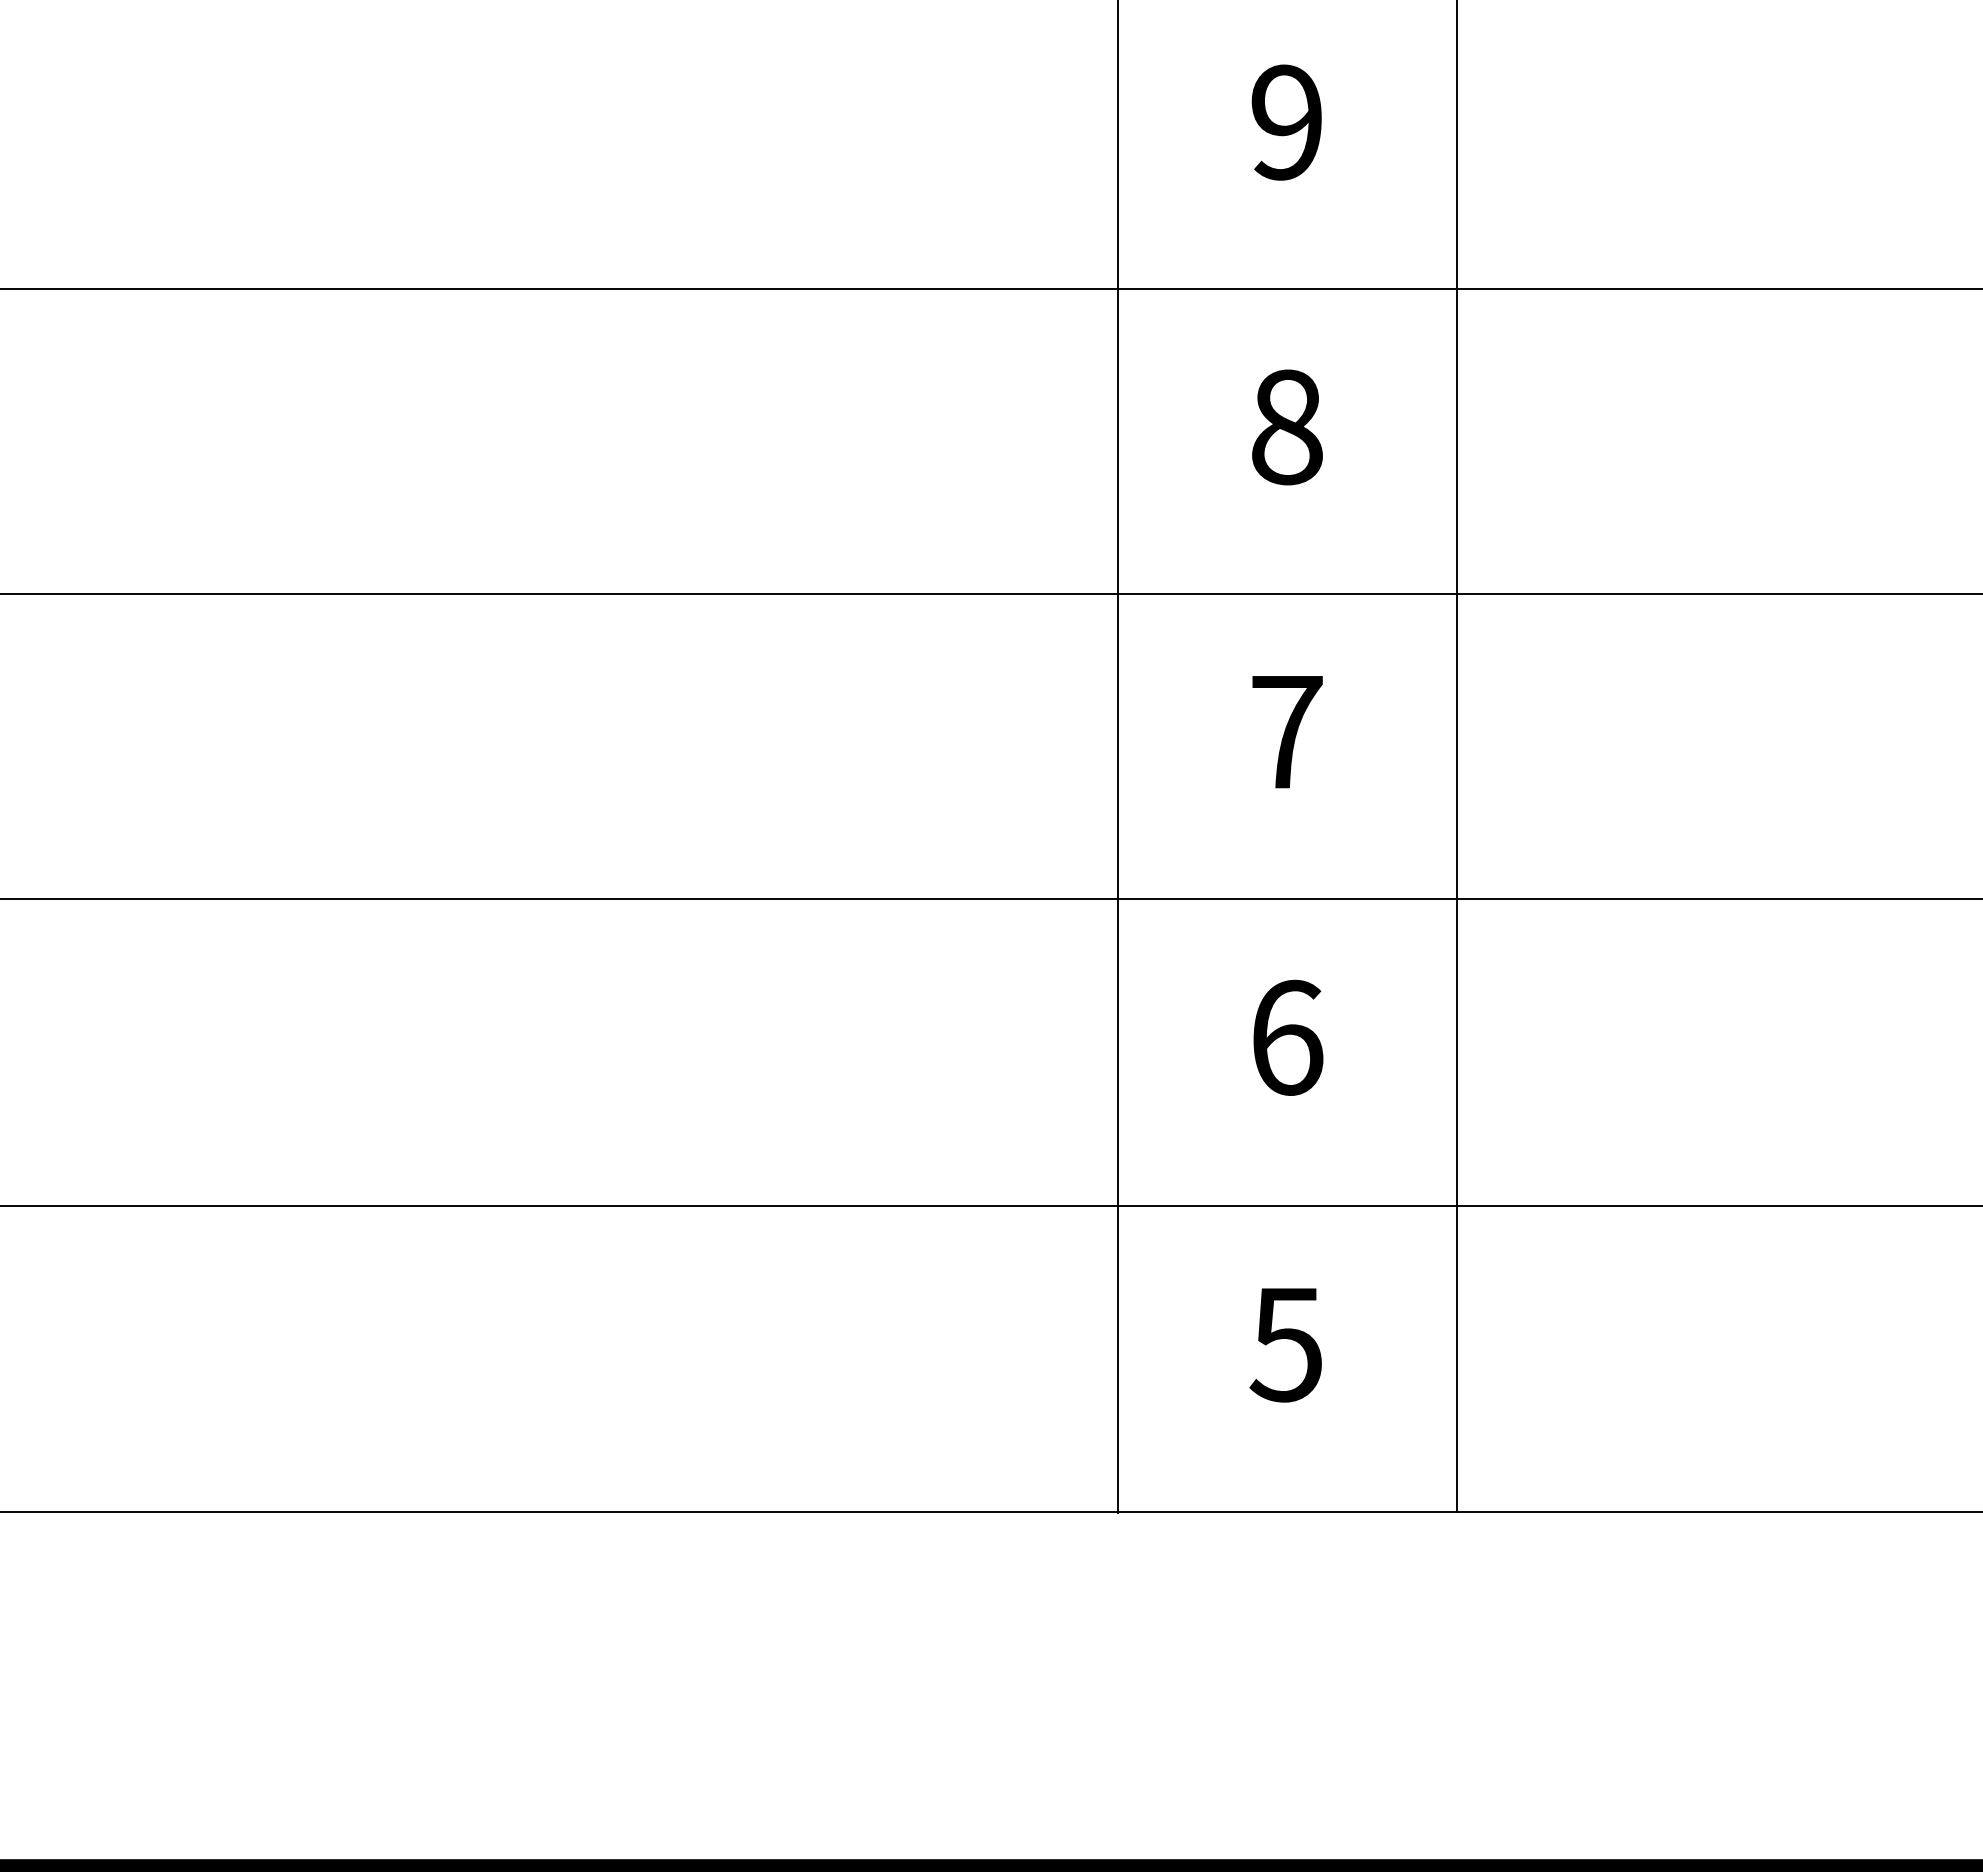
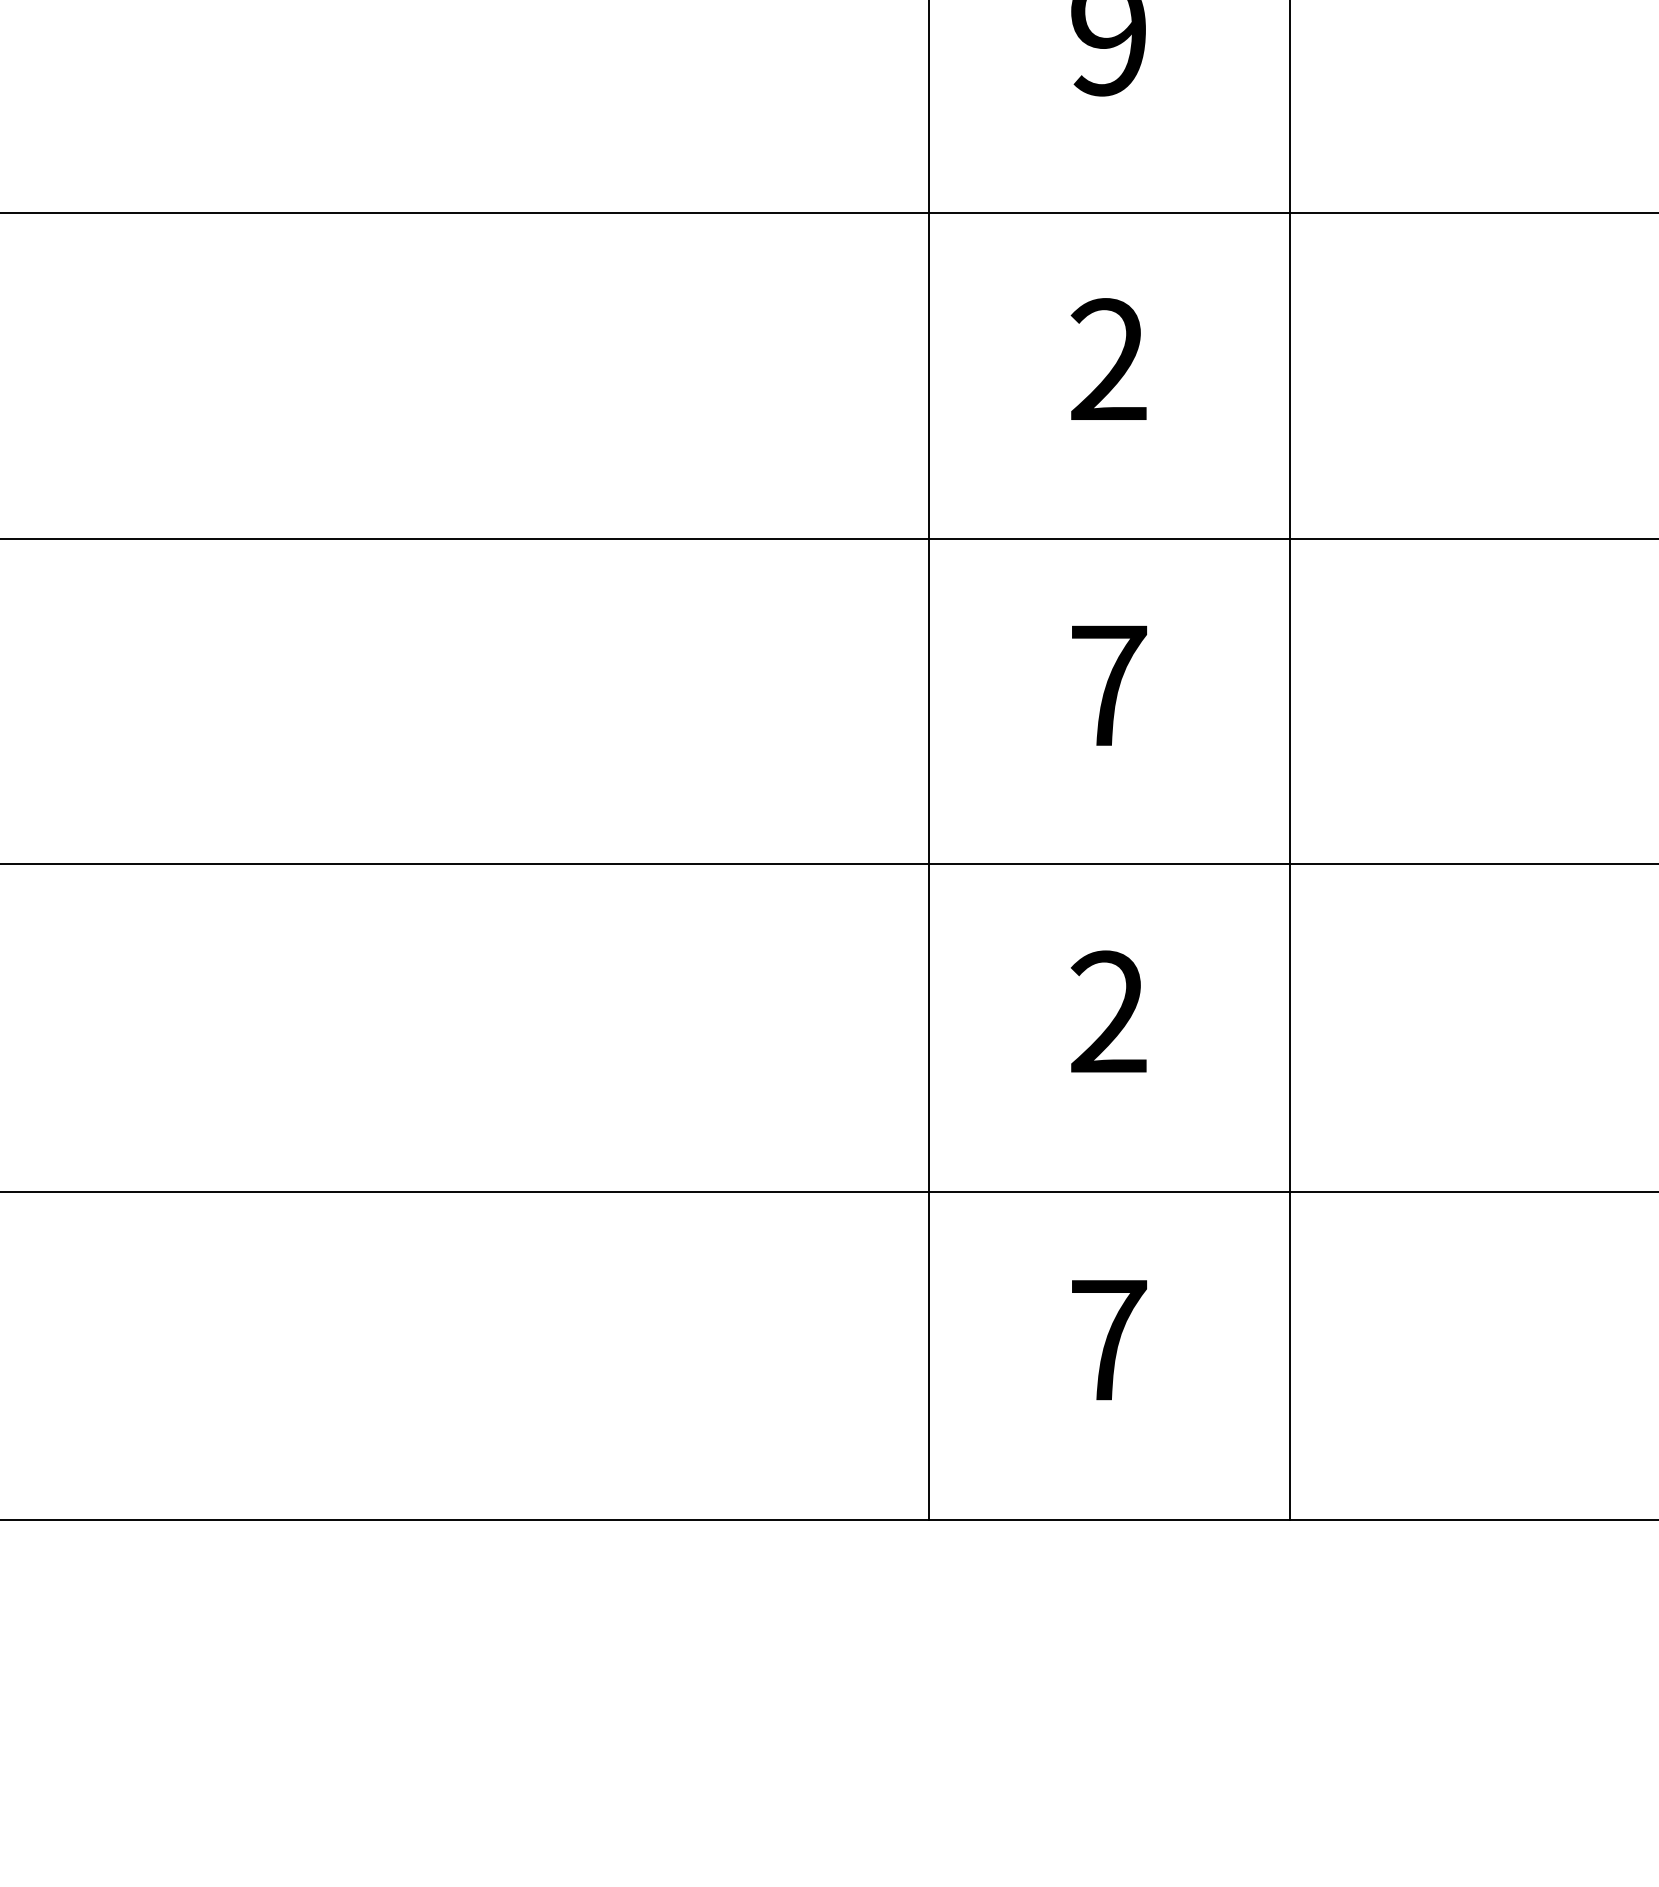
text: (1286, 427) -> (1108, 360), 8 -> 2
text: (1287, 1037) -> (1109, 1012), 6 -> 2
text: (1285, 1345) -> (1107, 1341), 5 -> 7

